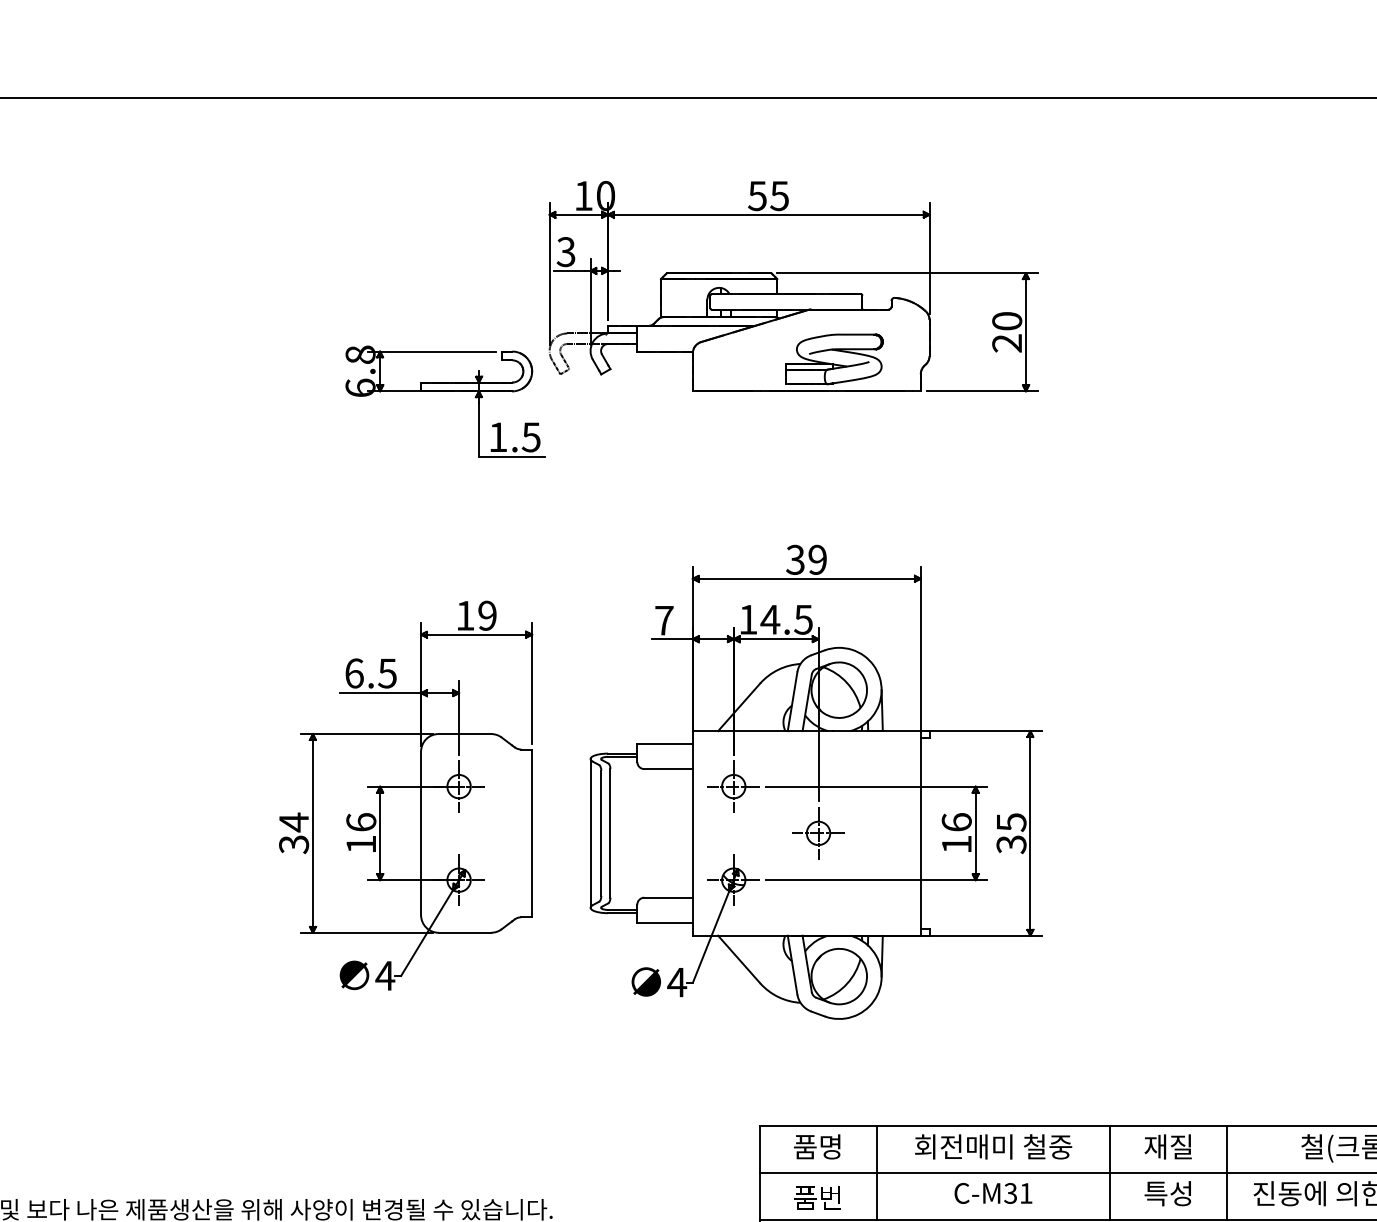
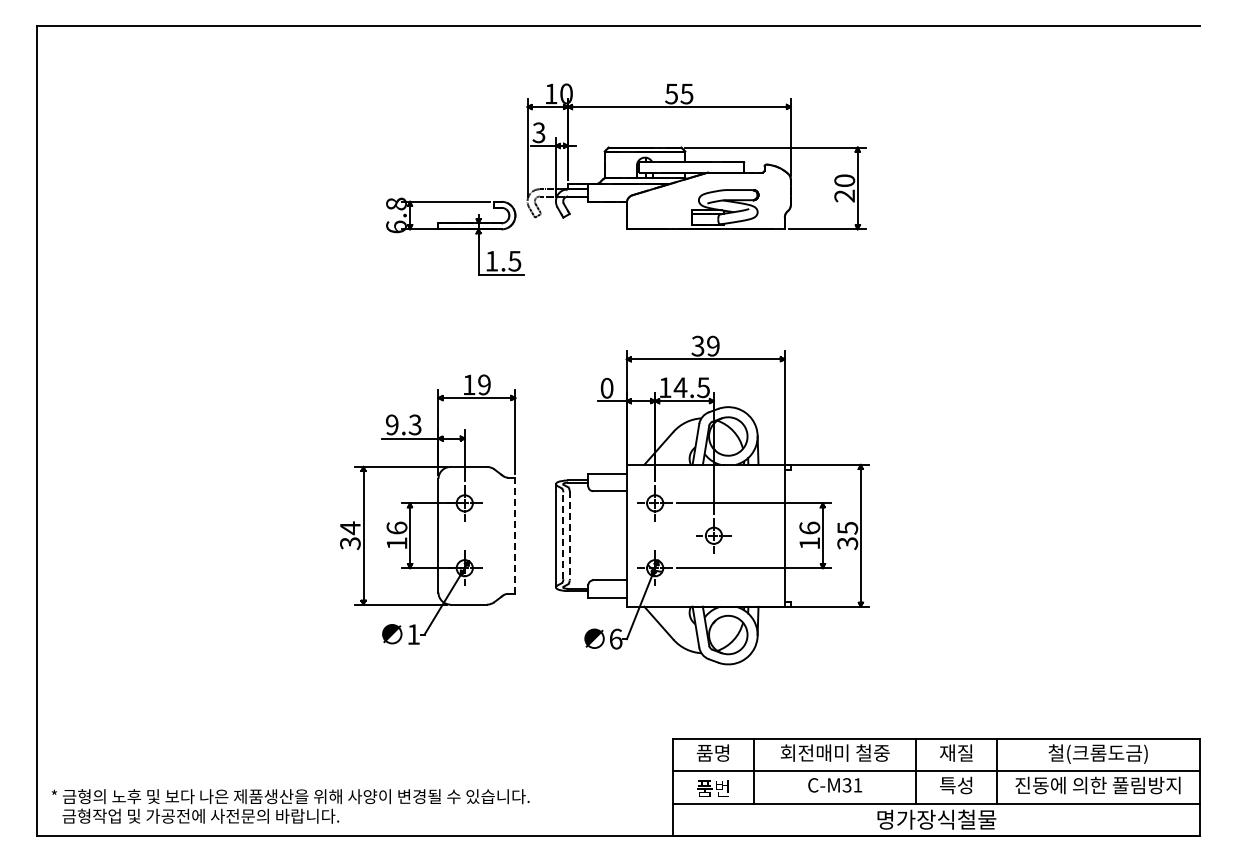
text: (663, 619) -> (606, 387), 7 -> 0
text: (370, 672) -> (403, 424), 6.5 -> 9.3
line: (532, 832) -> (515, 535), solid -> dashed
line: (601, 832) -> (563, 535), solid -> dashed
line: (610, 832) -> (569, 535), solid -> dashed
text: (385, 975) -> (413, 634), 4 -> 1
text: (676, 981) -> (615, 638), 4 -> 6

